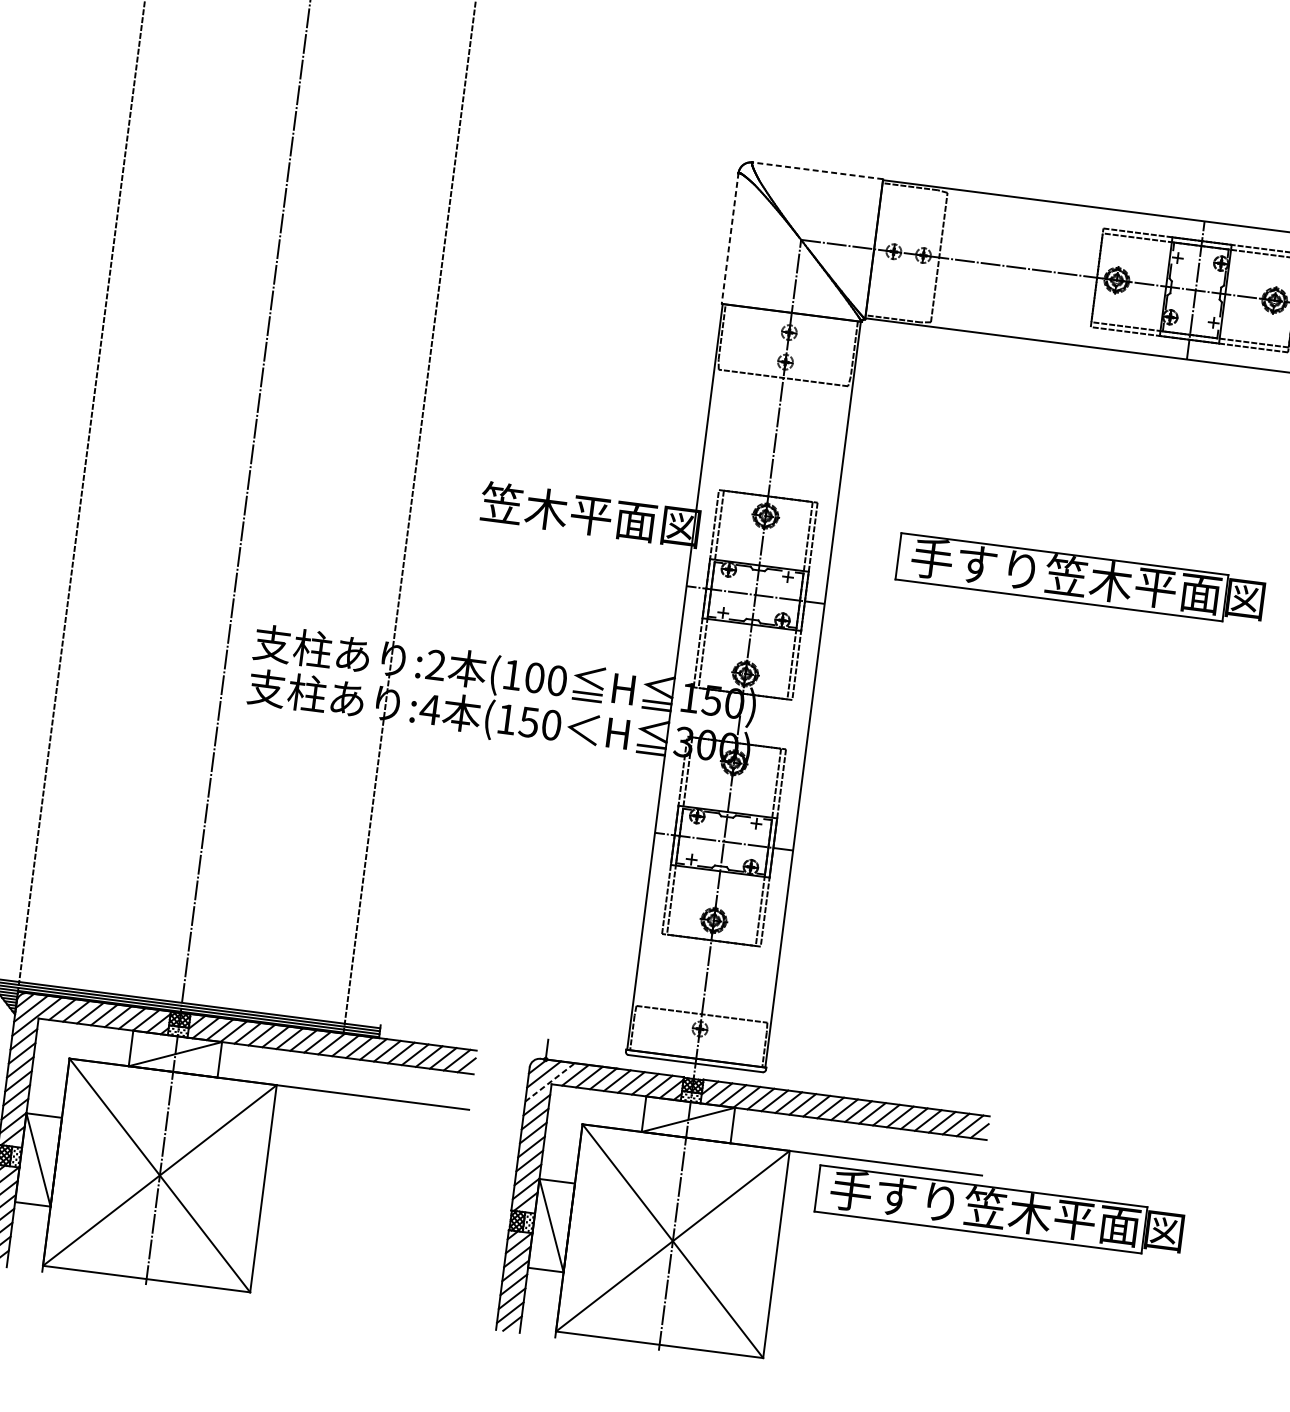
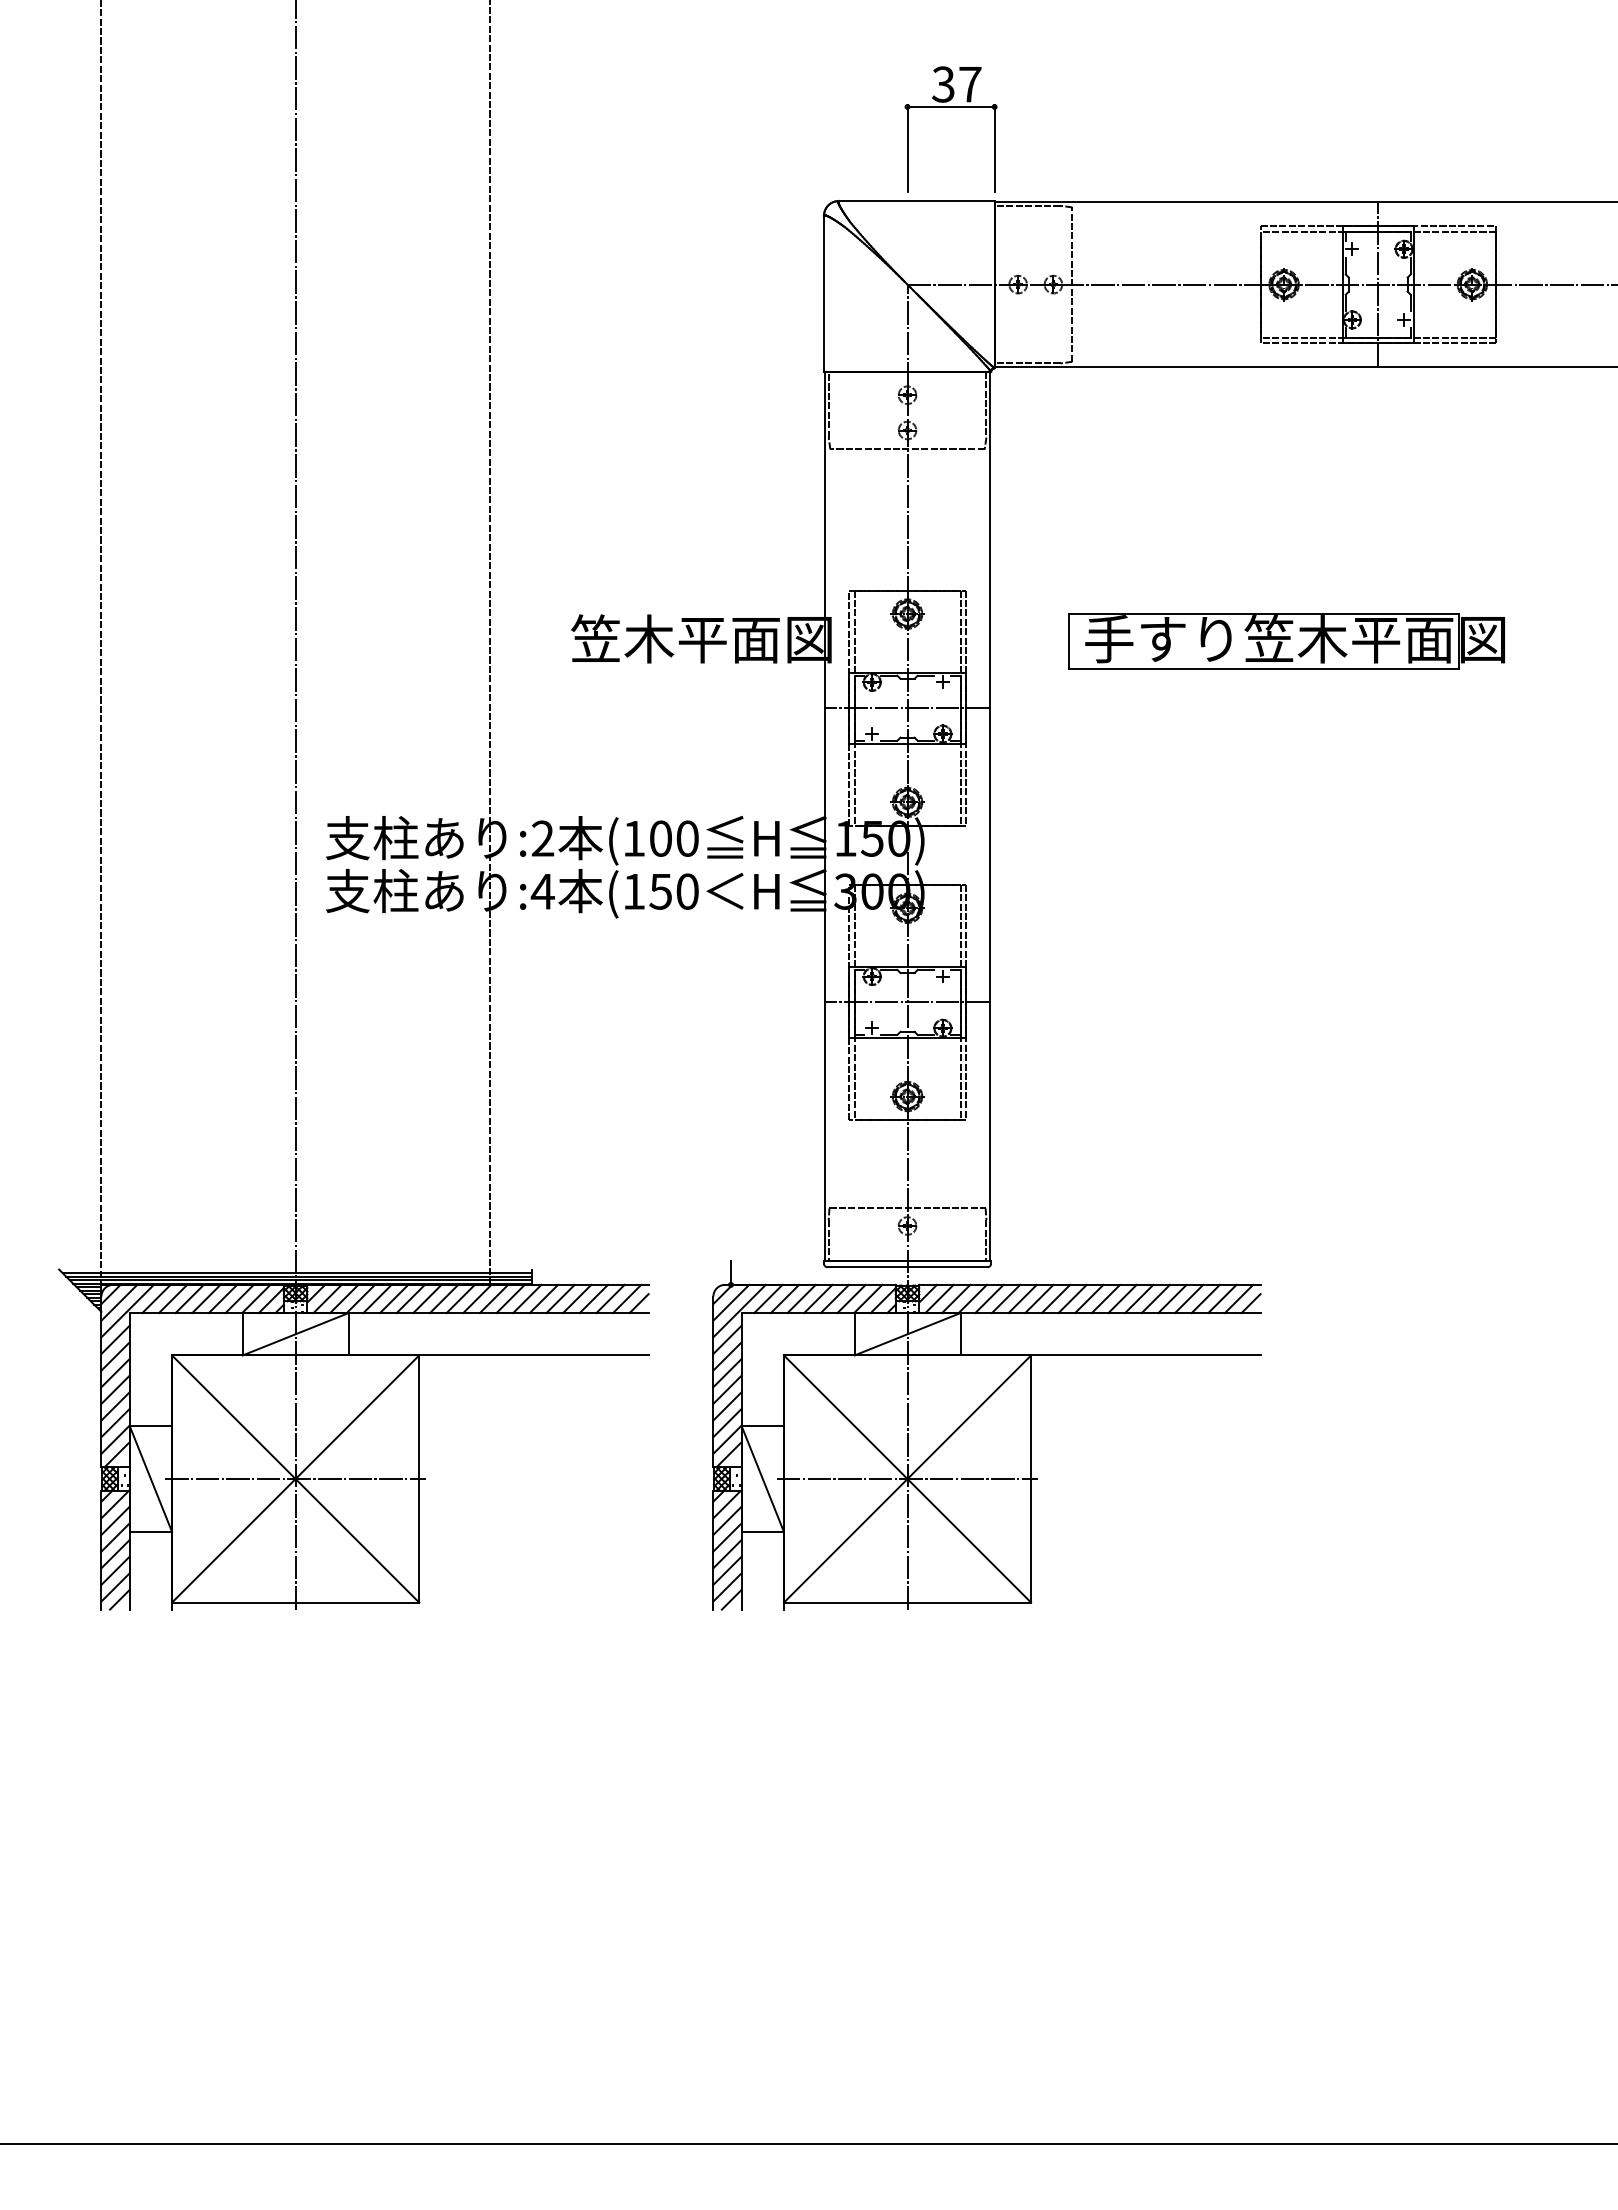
part: (856, 96) -> (950, 107), added
line: (816, 171) -> (915, 201), dashed -> solid
line: (730, 238) -> (824, 293), dashed -> solid
line: (550, 1081) -> (739, 1310), dashed -> solid
line: (159, 1175) -> (295, 1479), added
part: (999, 1211) -> (1286, 1395), removed
line: (672, 1241) -> (907, 1479), added

